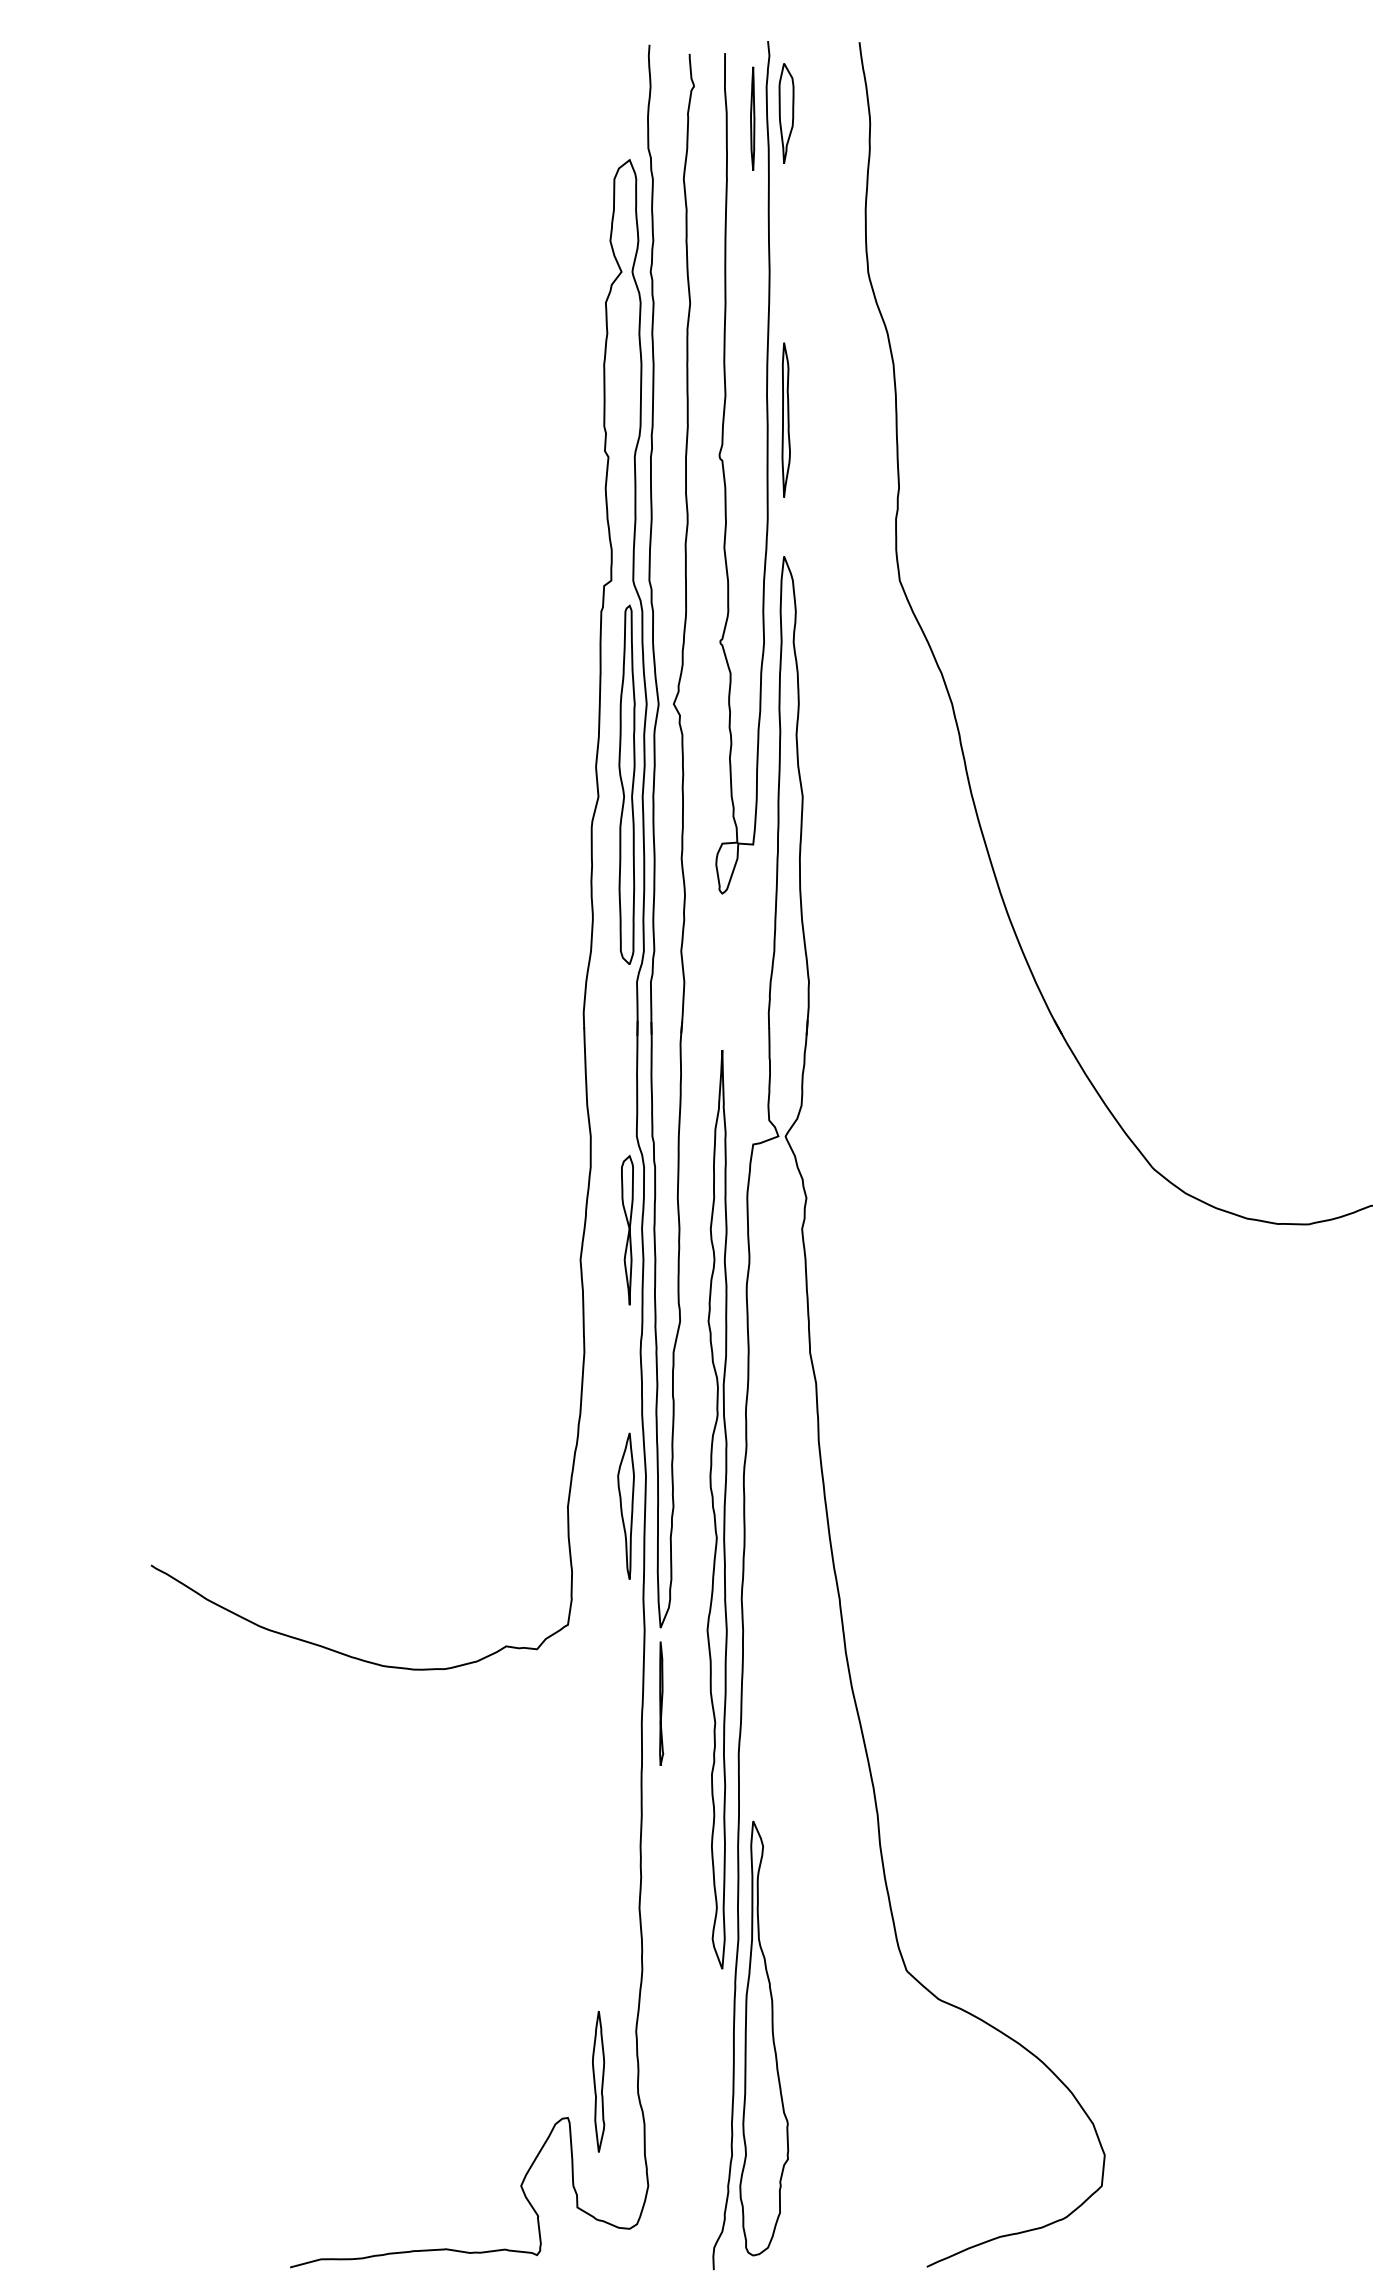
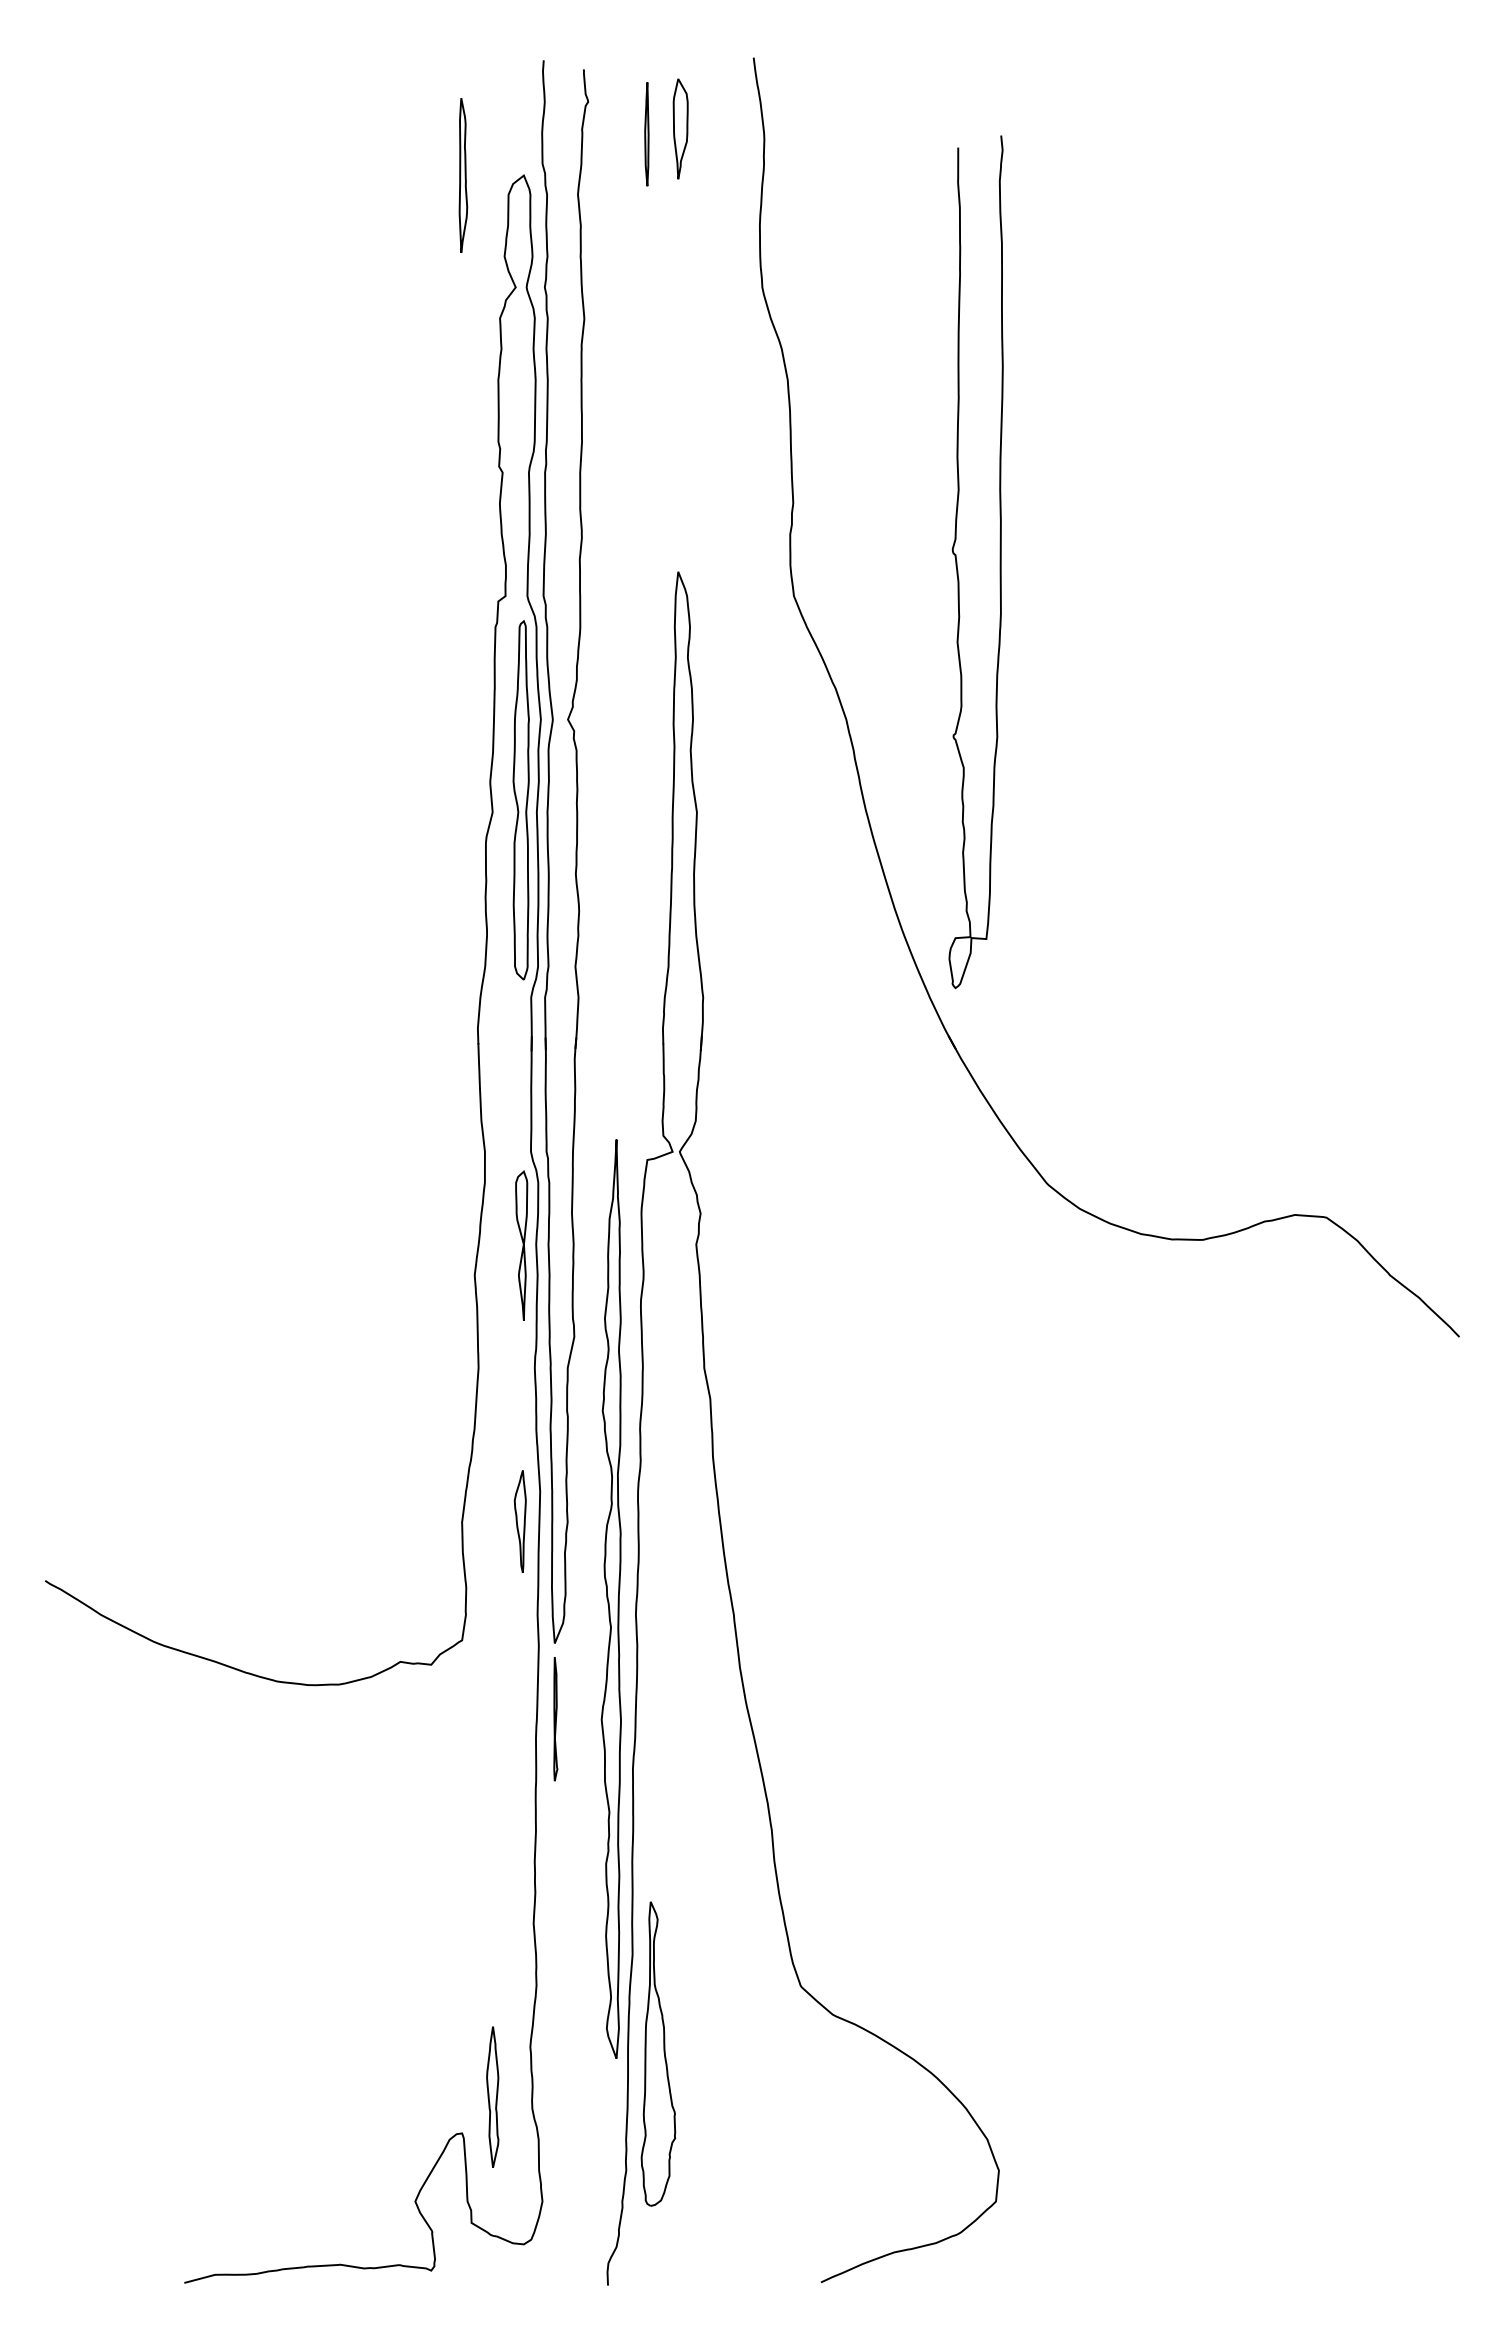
part: (786, 420) -> (463, 175), moved
curve: (724, 468) -> (957, 562), moved
part: (626, 1506) -> (520, 1521), size x0.7
part: (716, 1509) -> (610, 1598), moved
part: (764, 2038) -> (658, 2053), size x0.7

